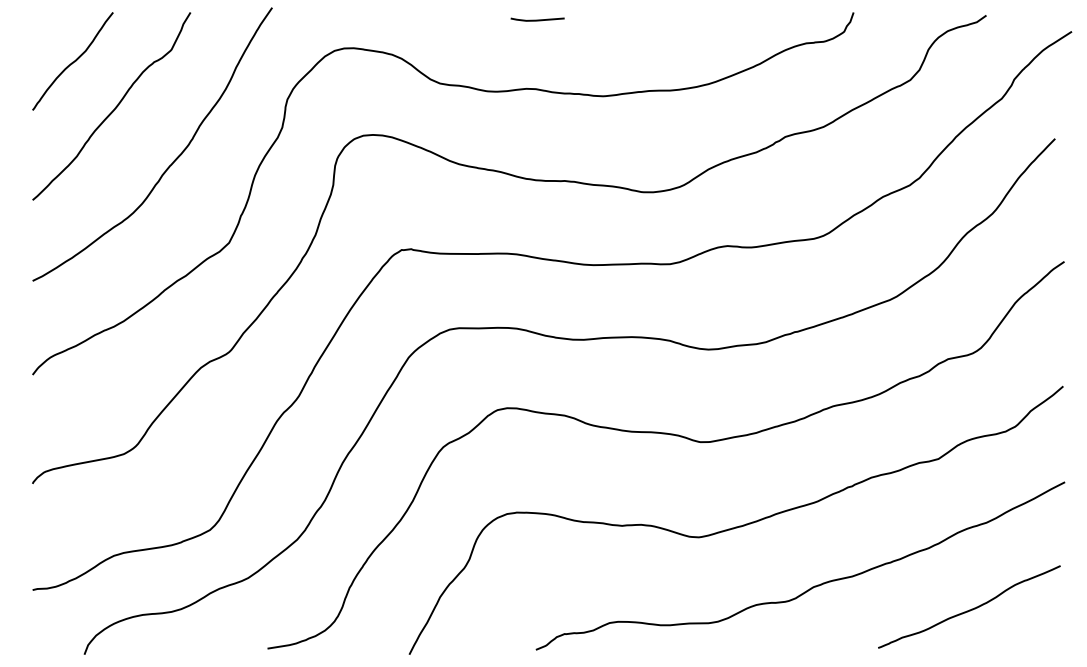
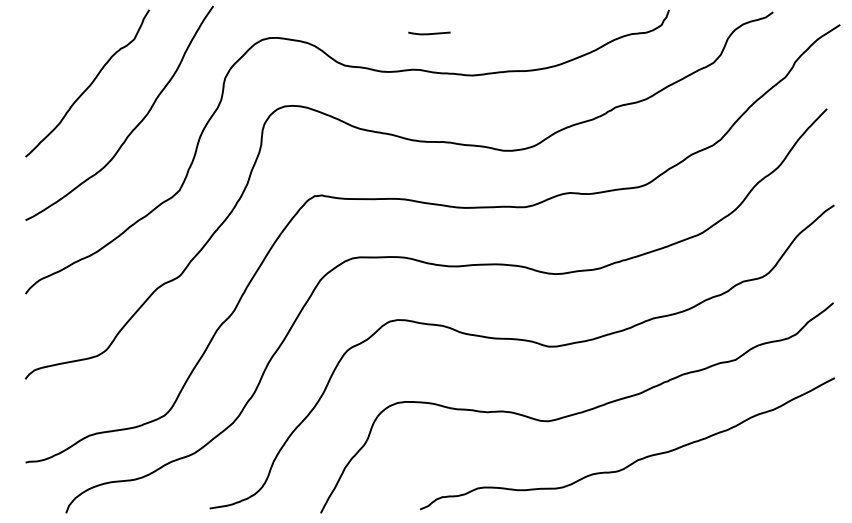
line: (537, 19) -> (429, 33), moved
curve: (73, 60) -> (57, 47), removed
curve: (970, 609) -> (760, 477), removed

